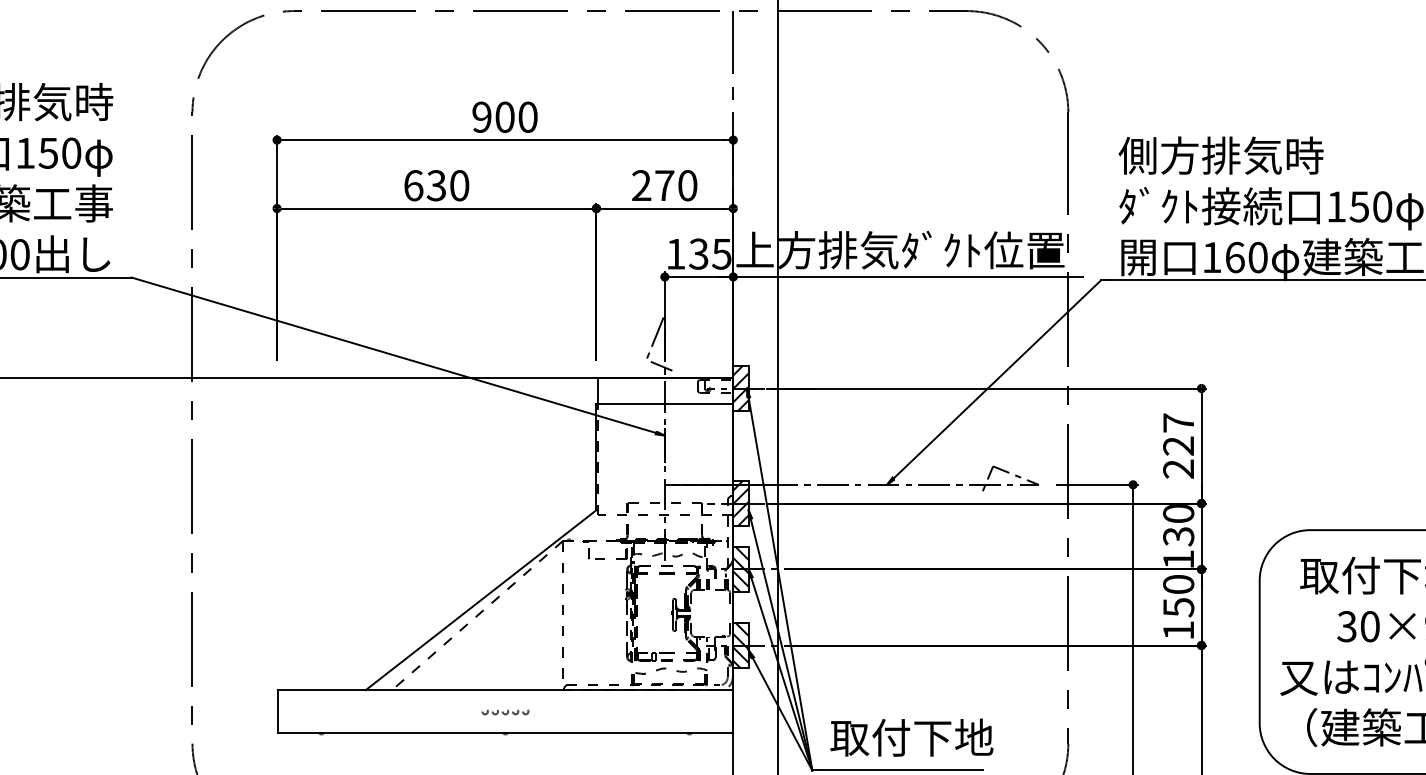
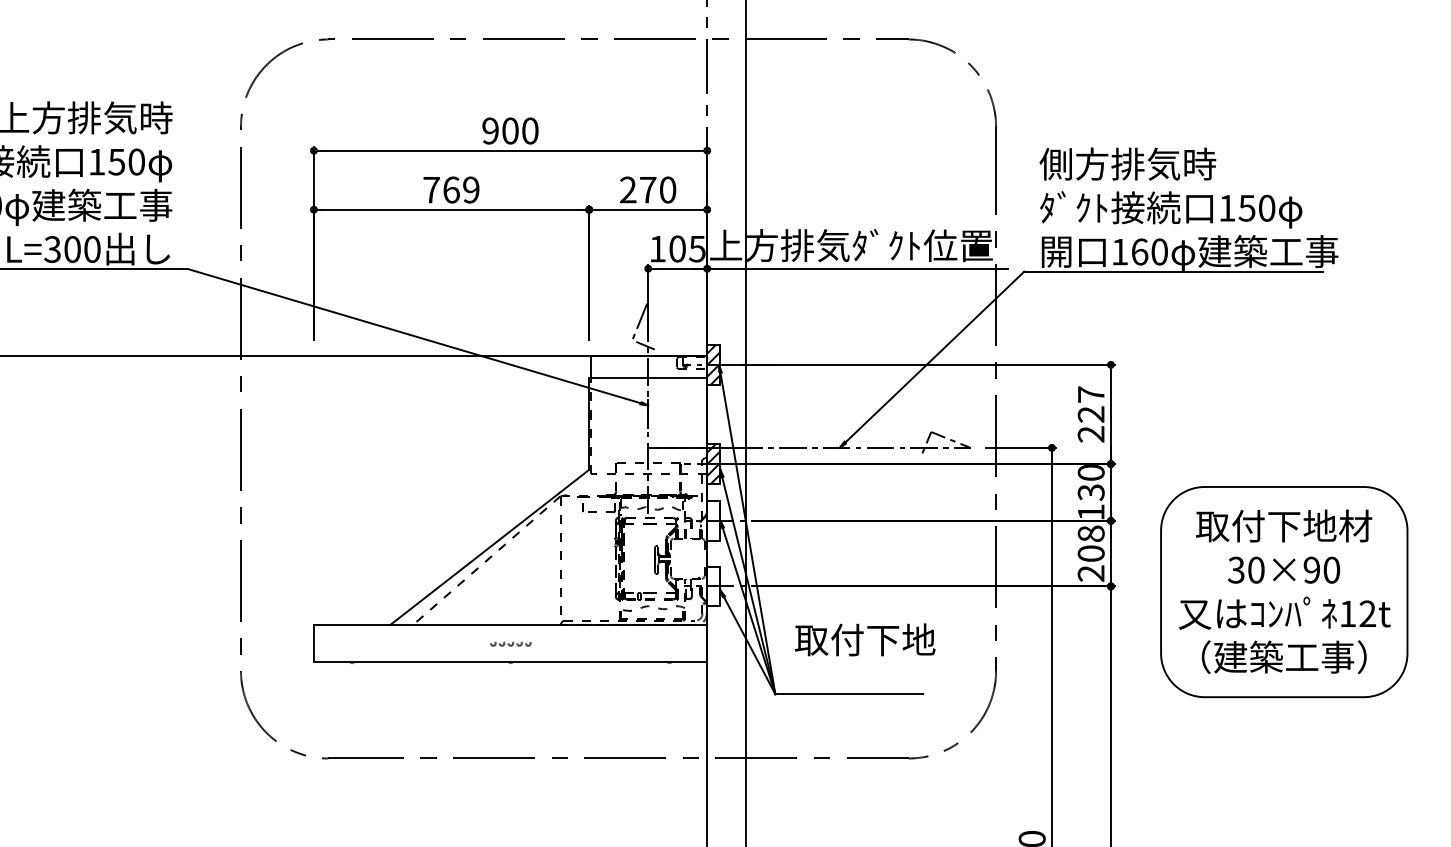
text: (436, 185) -> (451, 189), 630 -> 769
text: (698, 253) -> (677, 248), 135 -> 105
hatch: (740, 569) -> (713, 520), removed
text: (1177, 607) -> (1090, 553), 150 -> 208
hatch: (740, 645) -> (713, 586), removed
text: (912, 737) -> (865, 639), moved

